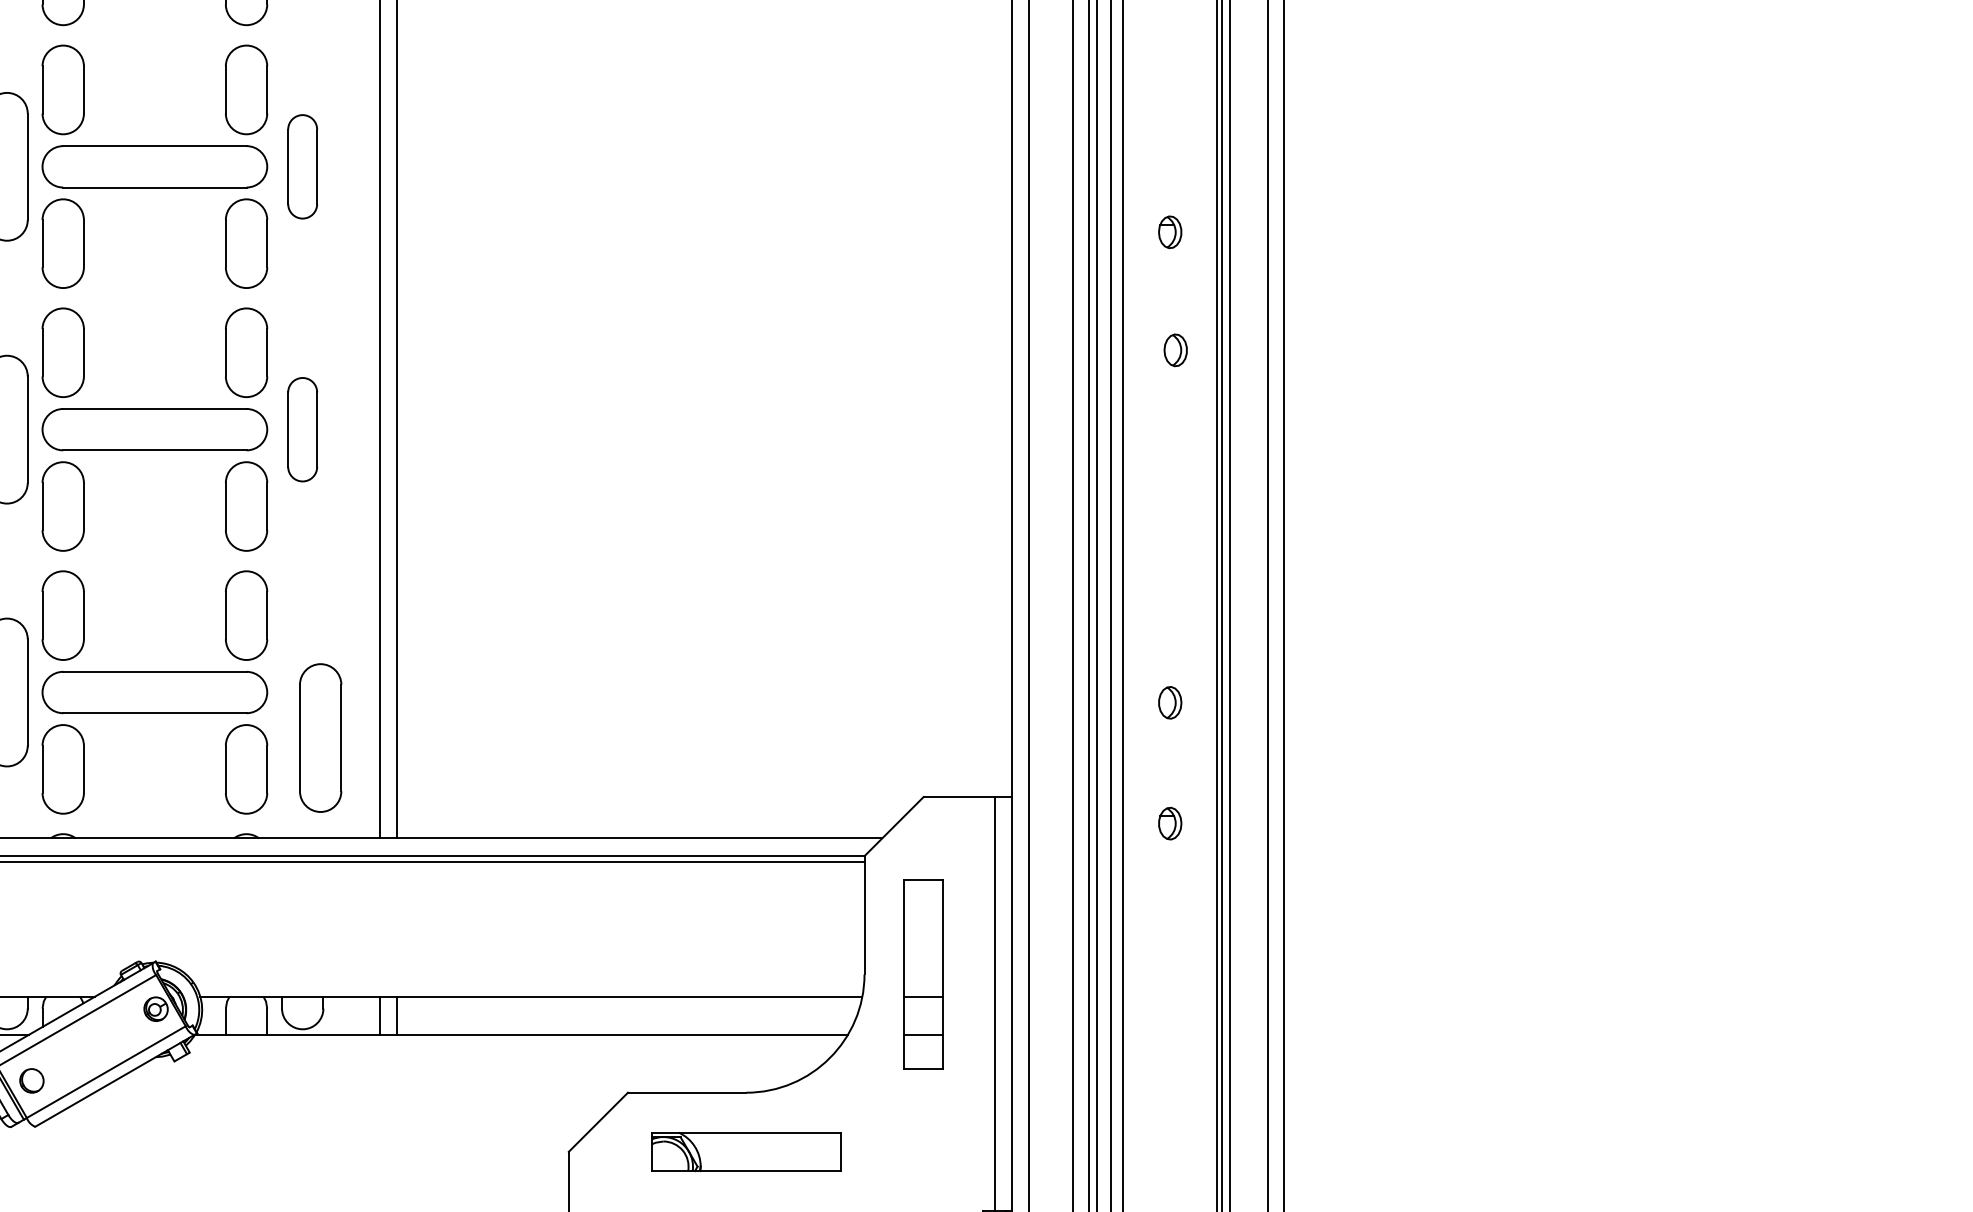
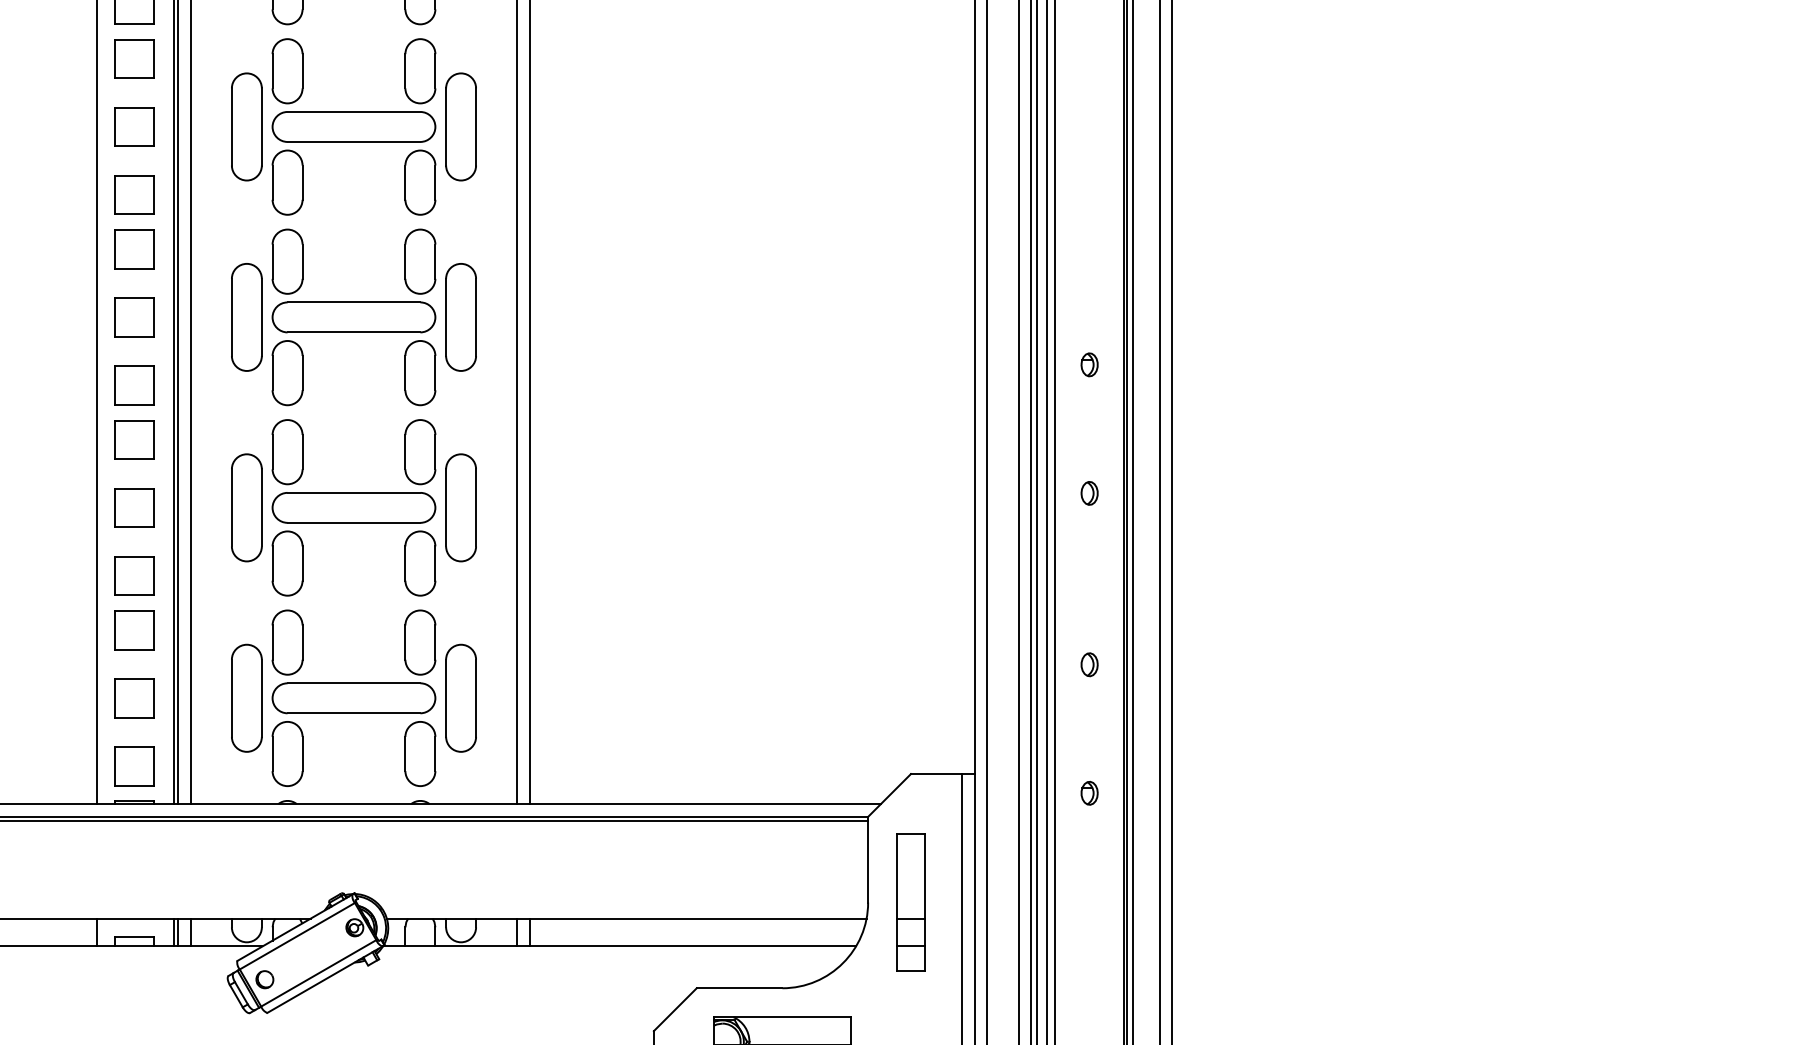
part: (301, 166) -> (460, 317), size x1.43
part: (1175, 350) -> (1089, 493), moved
part: (301, 429) -> (460, 507), size x1.43
part: (1170, 702) -> (1089, 664), moved
part: (319, 736) -> (460, 697), moved

